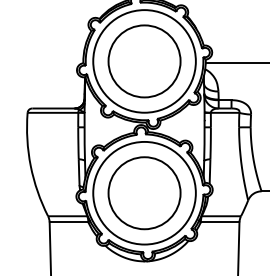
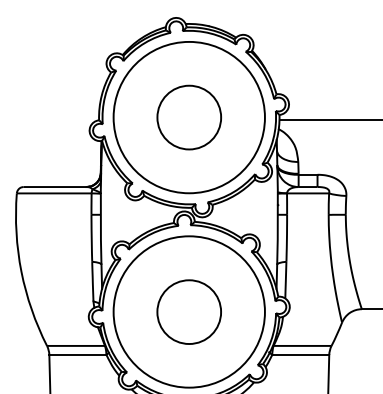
circle: (144, 61) -> (189, 117), size x0.6
circle: (144, 193) -> (189, 312), size x0.6

